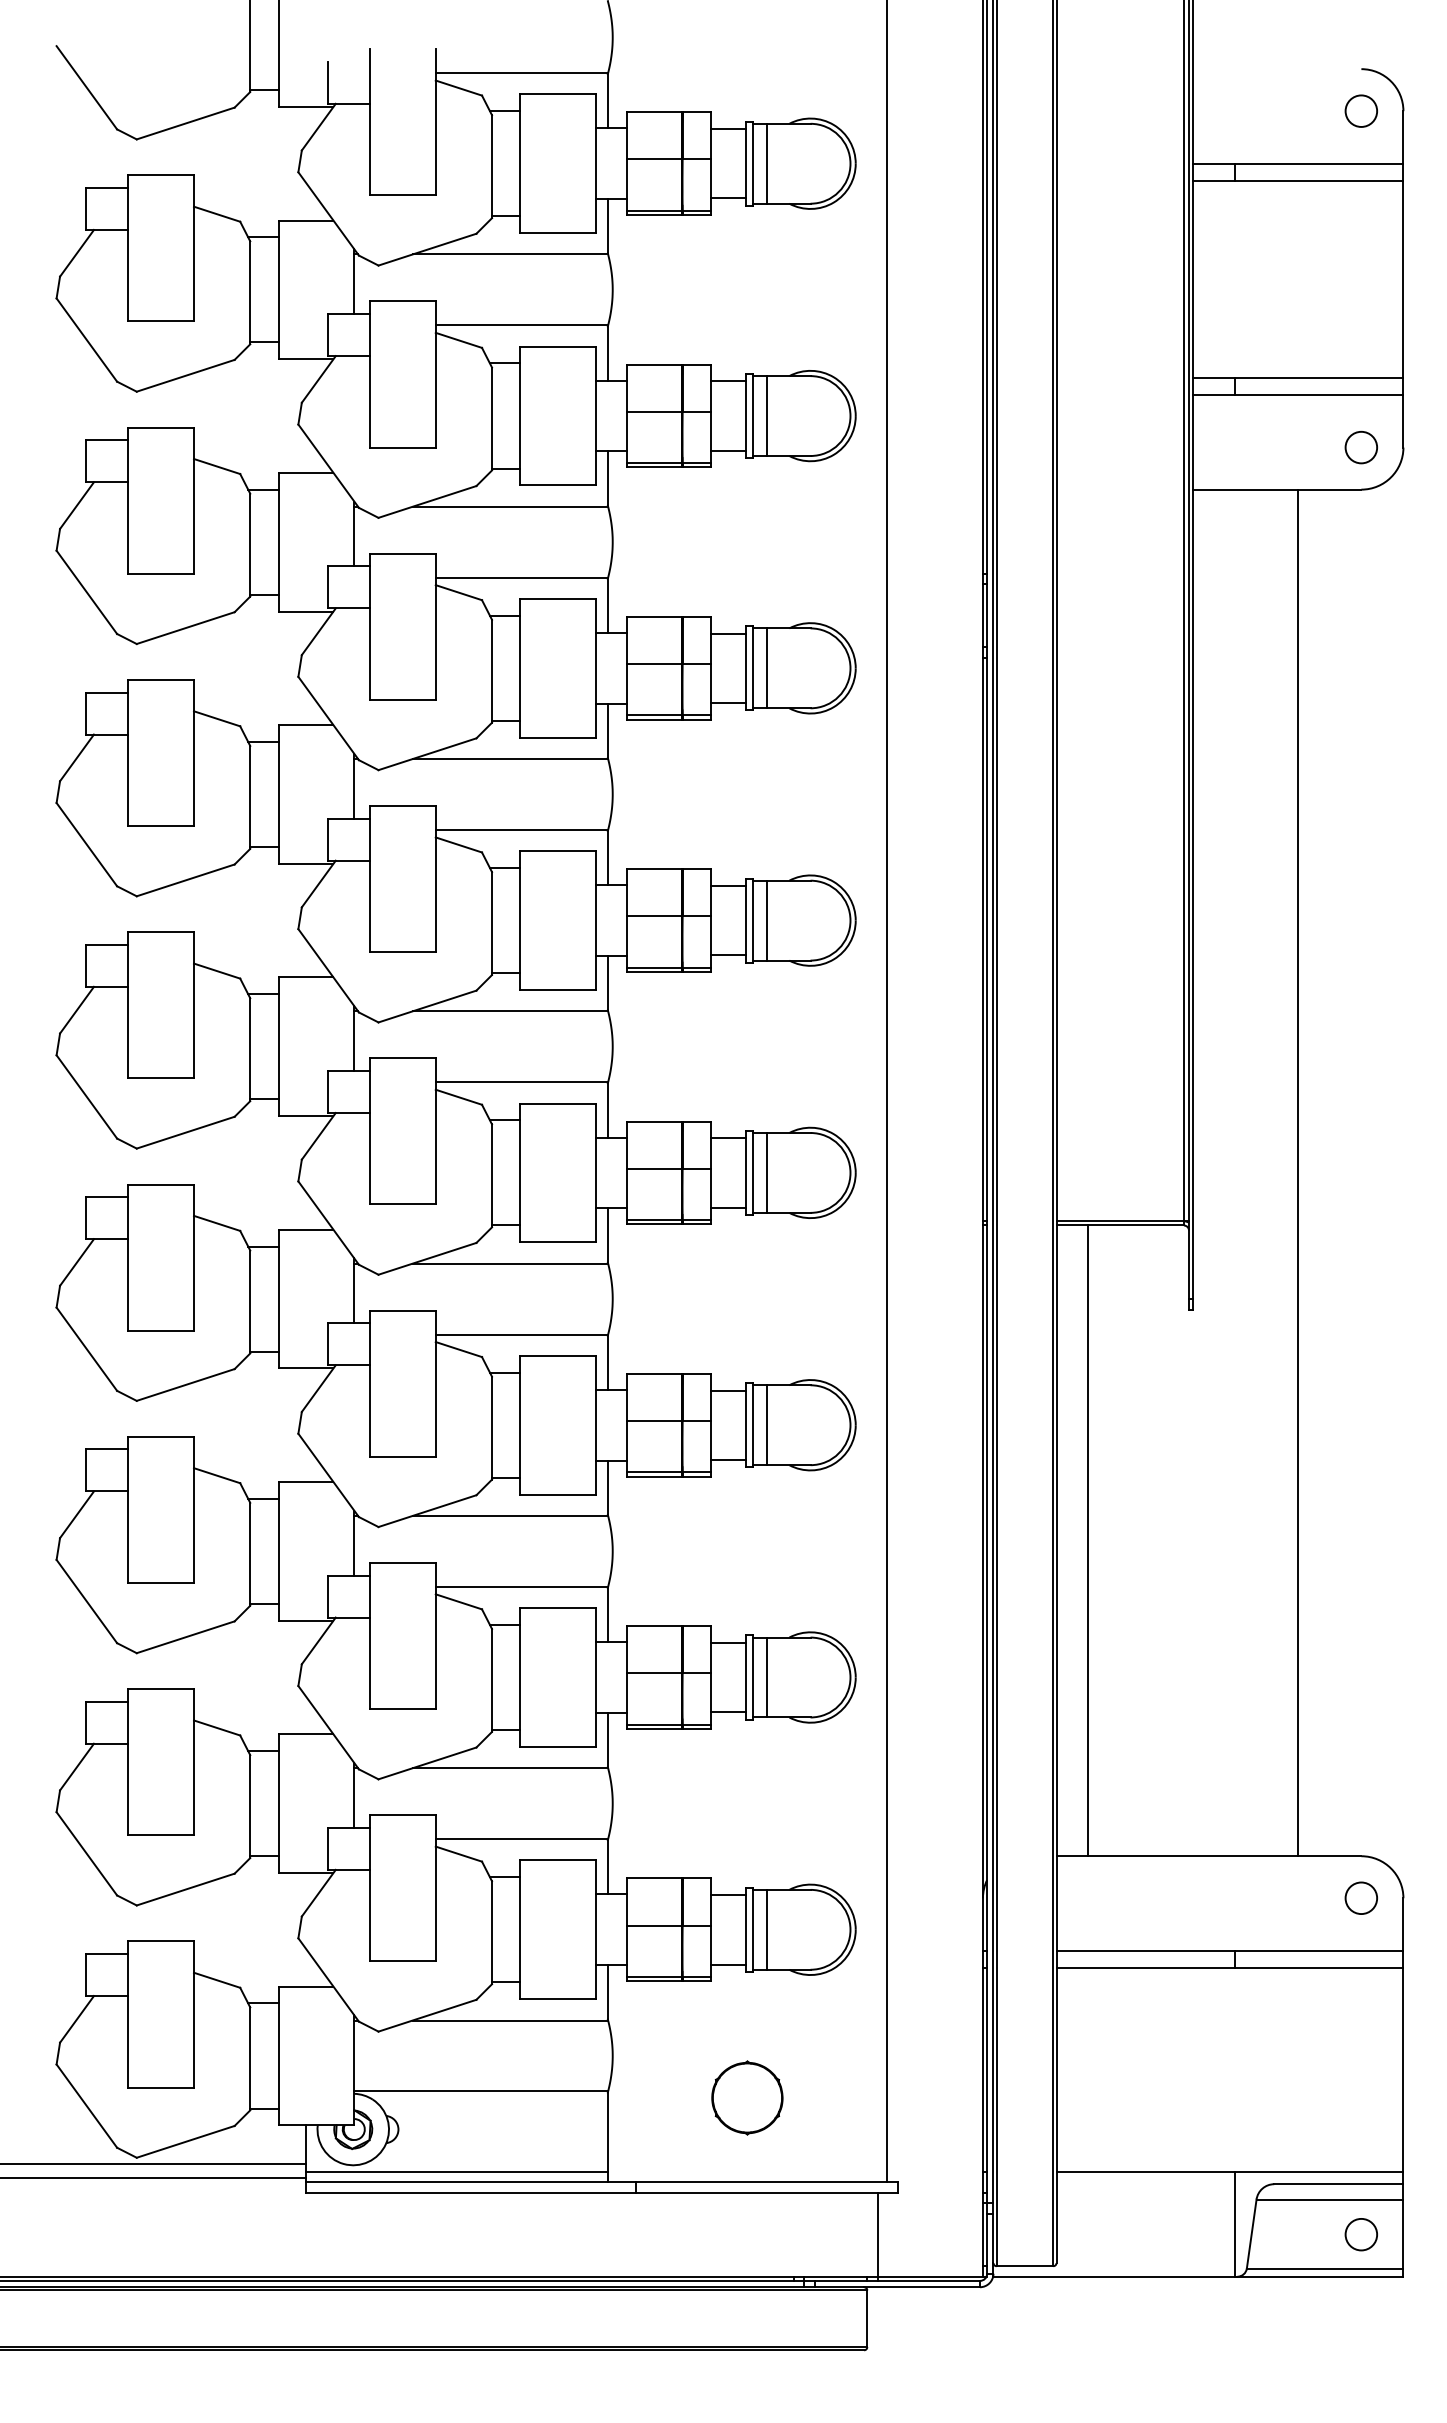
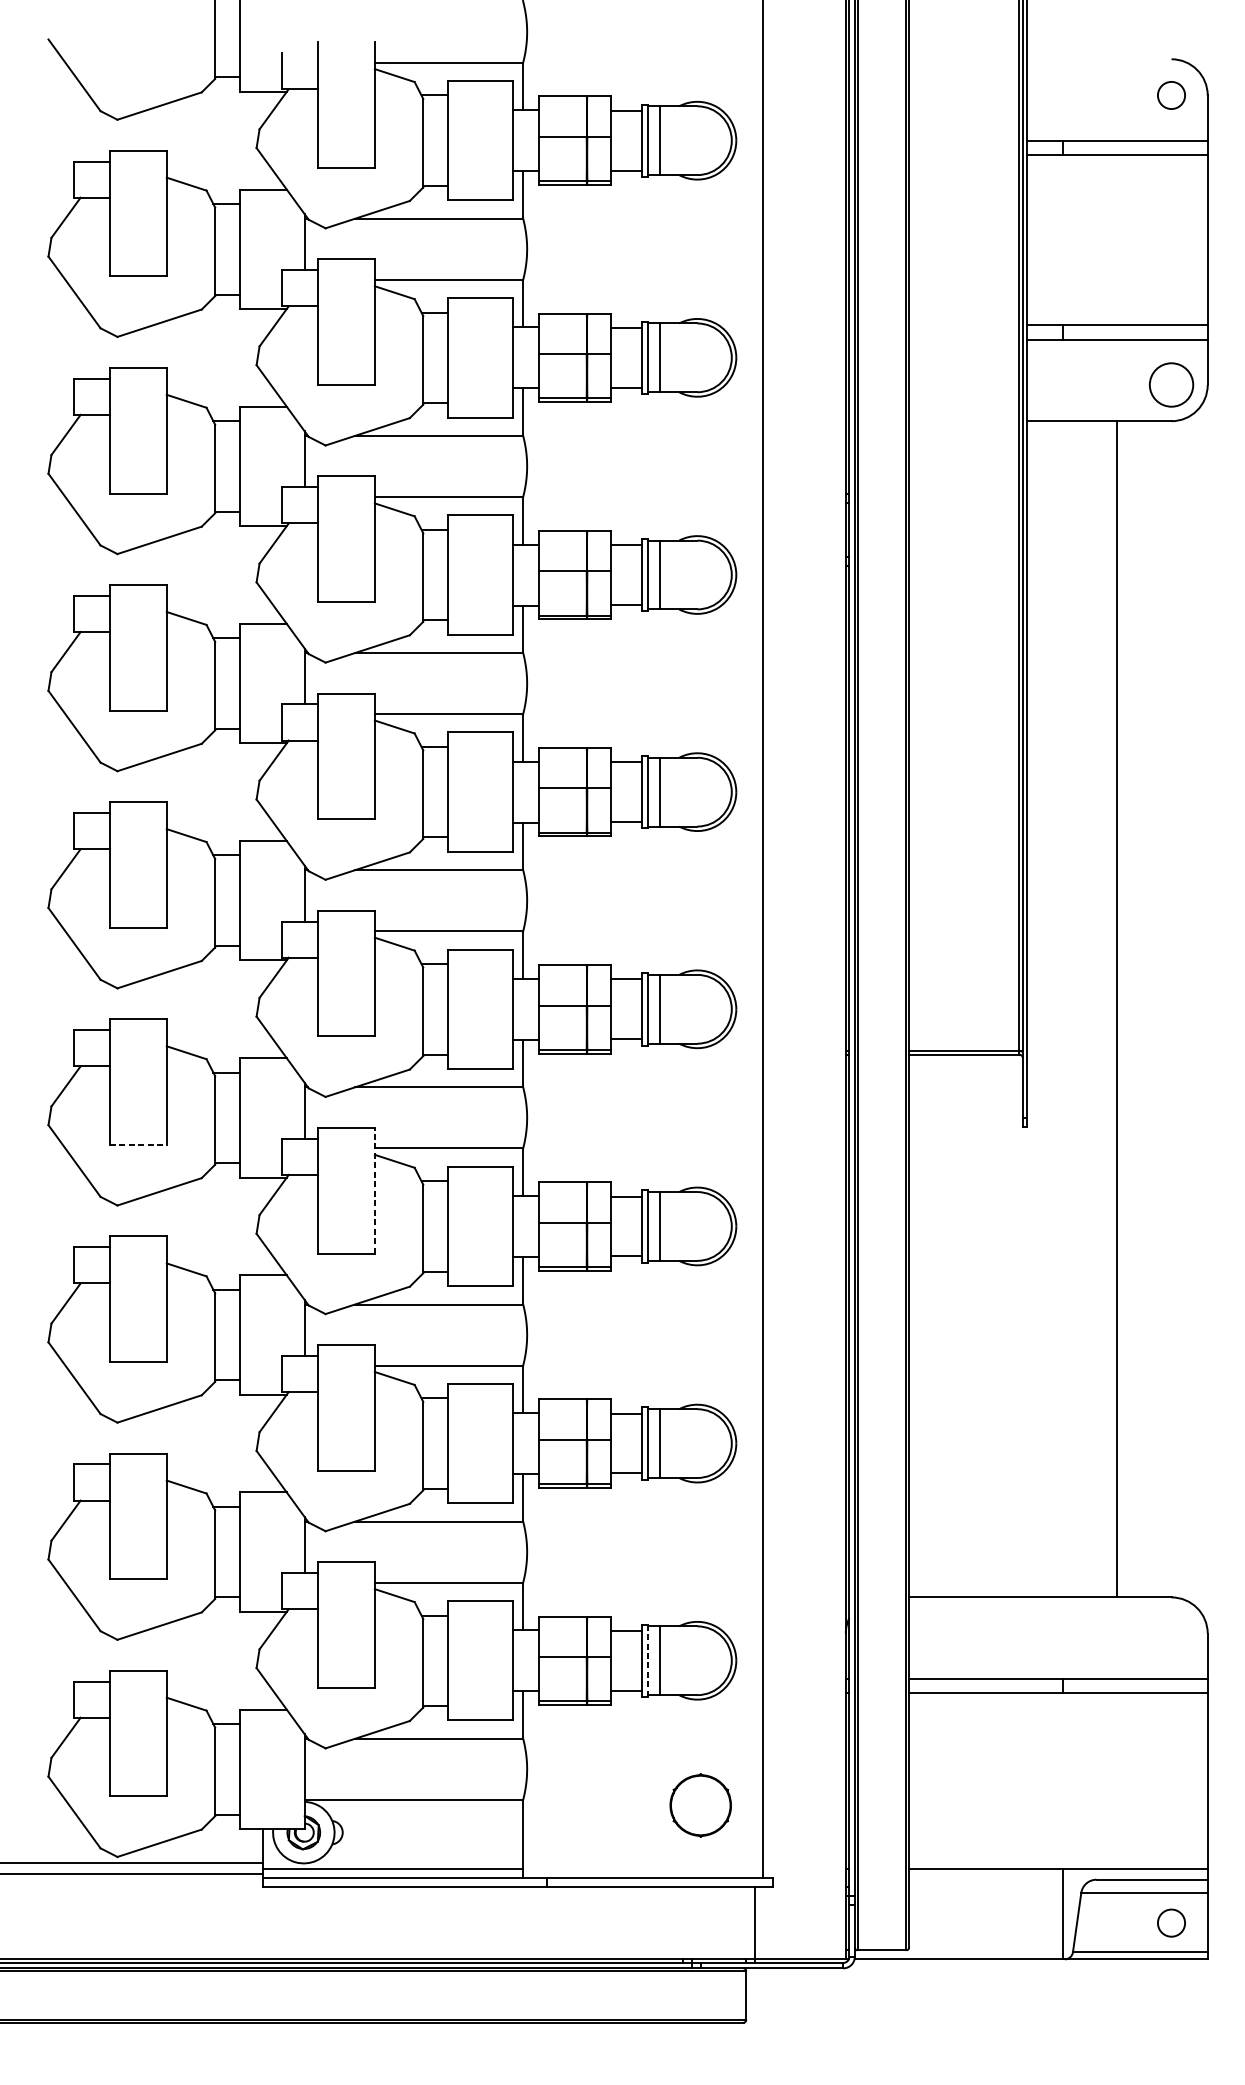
circle: (1361, 447) -> (1171, 384), size x1.6
line: (161, 1330) -> (138, 1144), solid -> dashed
line: (435, 1383) -> (374, 1190), solid -> dashed
line: (1088, 1540) -> (936, 1325), removed
circle: (1360, 1897) -> (1170, 1632), removed
line: (752, 1930) -> (647, 1661), solid -> dashed
part: (747, 2097) -> (700, 1805), moved

